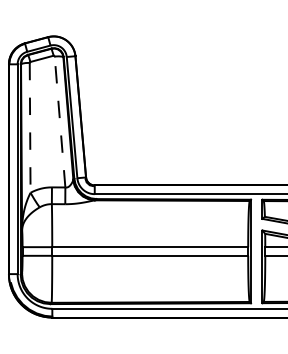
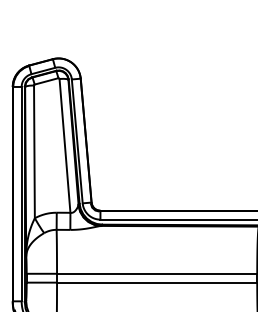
line: (60, 121) -> (65, 145), dashed -> solid
line: (30, 127) -> (34, 151), dashed -> solid

